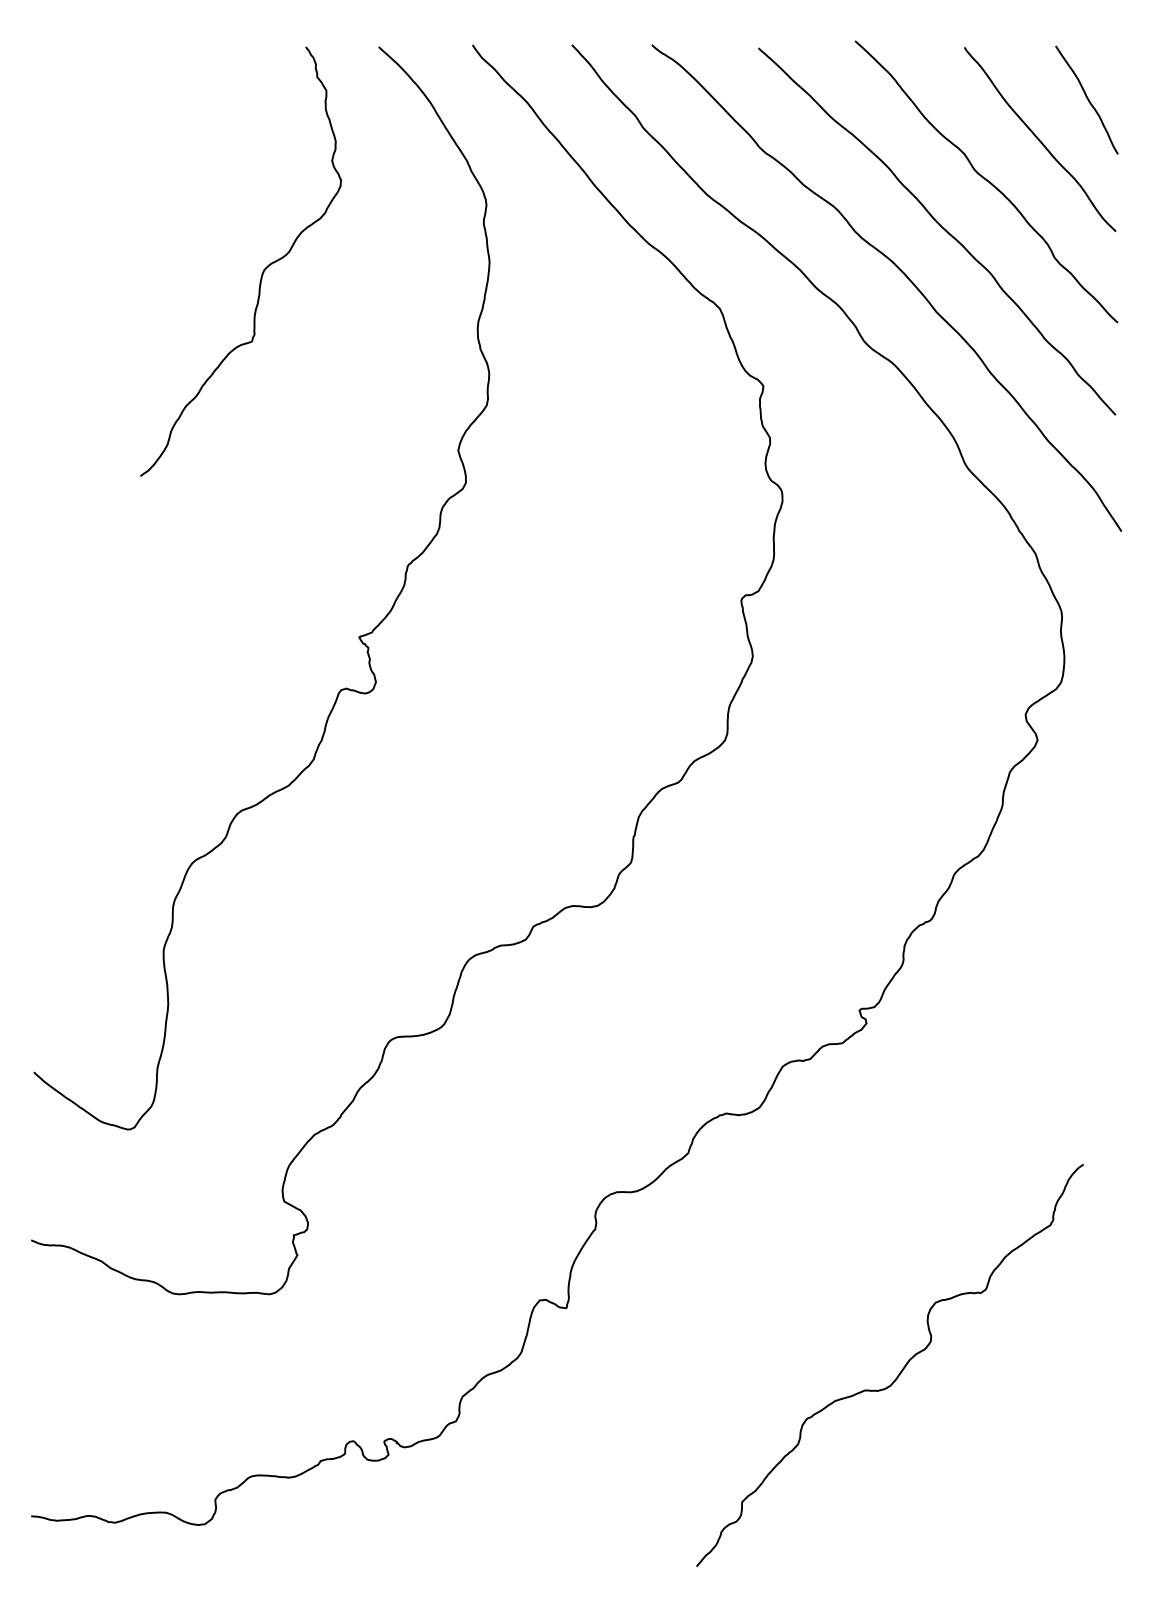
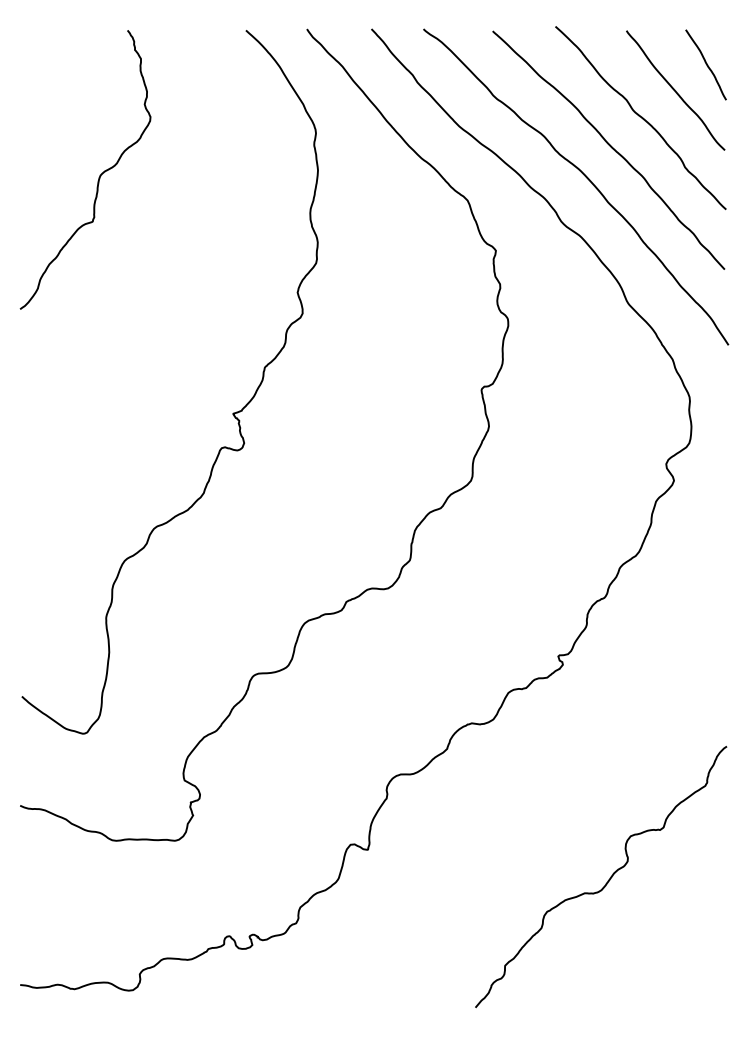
curve: (262, 270) -> (99, 175), moved
curve: (899, 1370) -> (607, 880), moved

